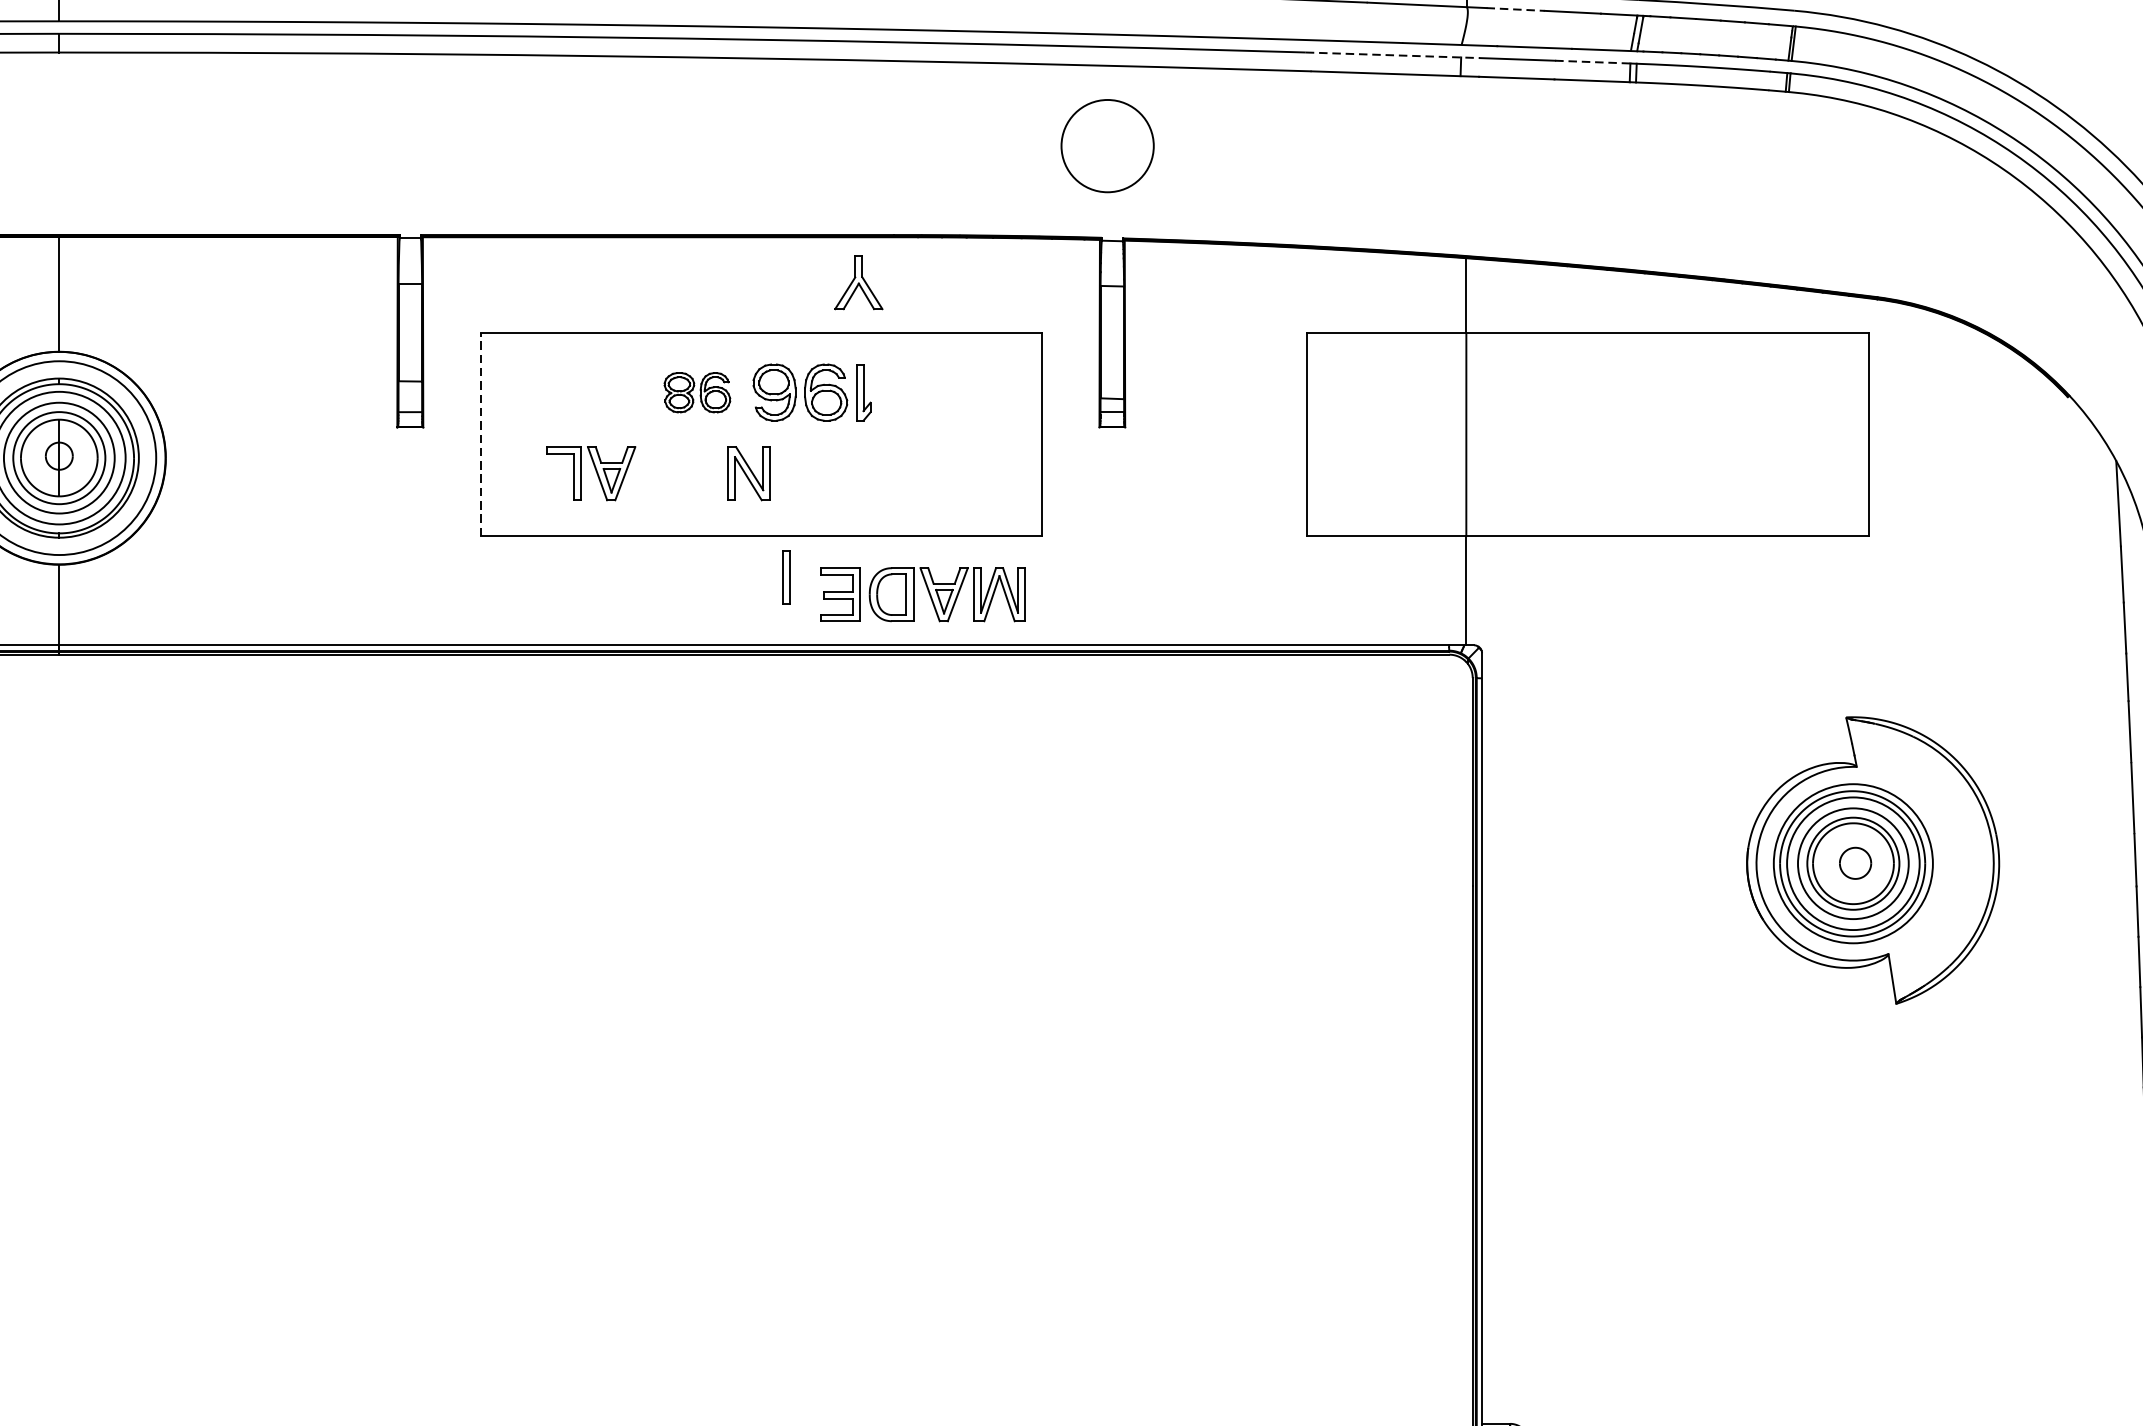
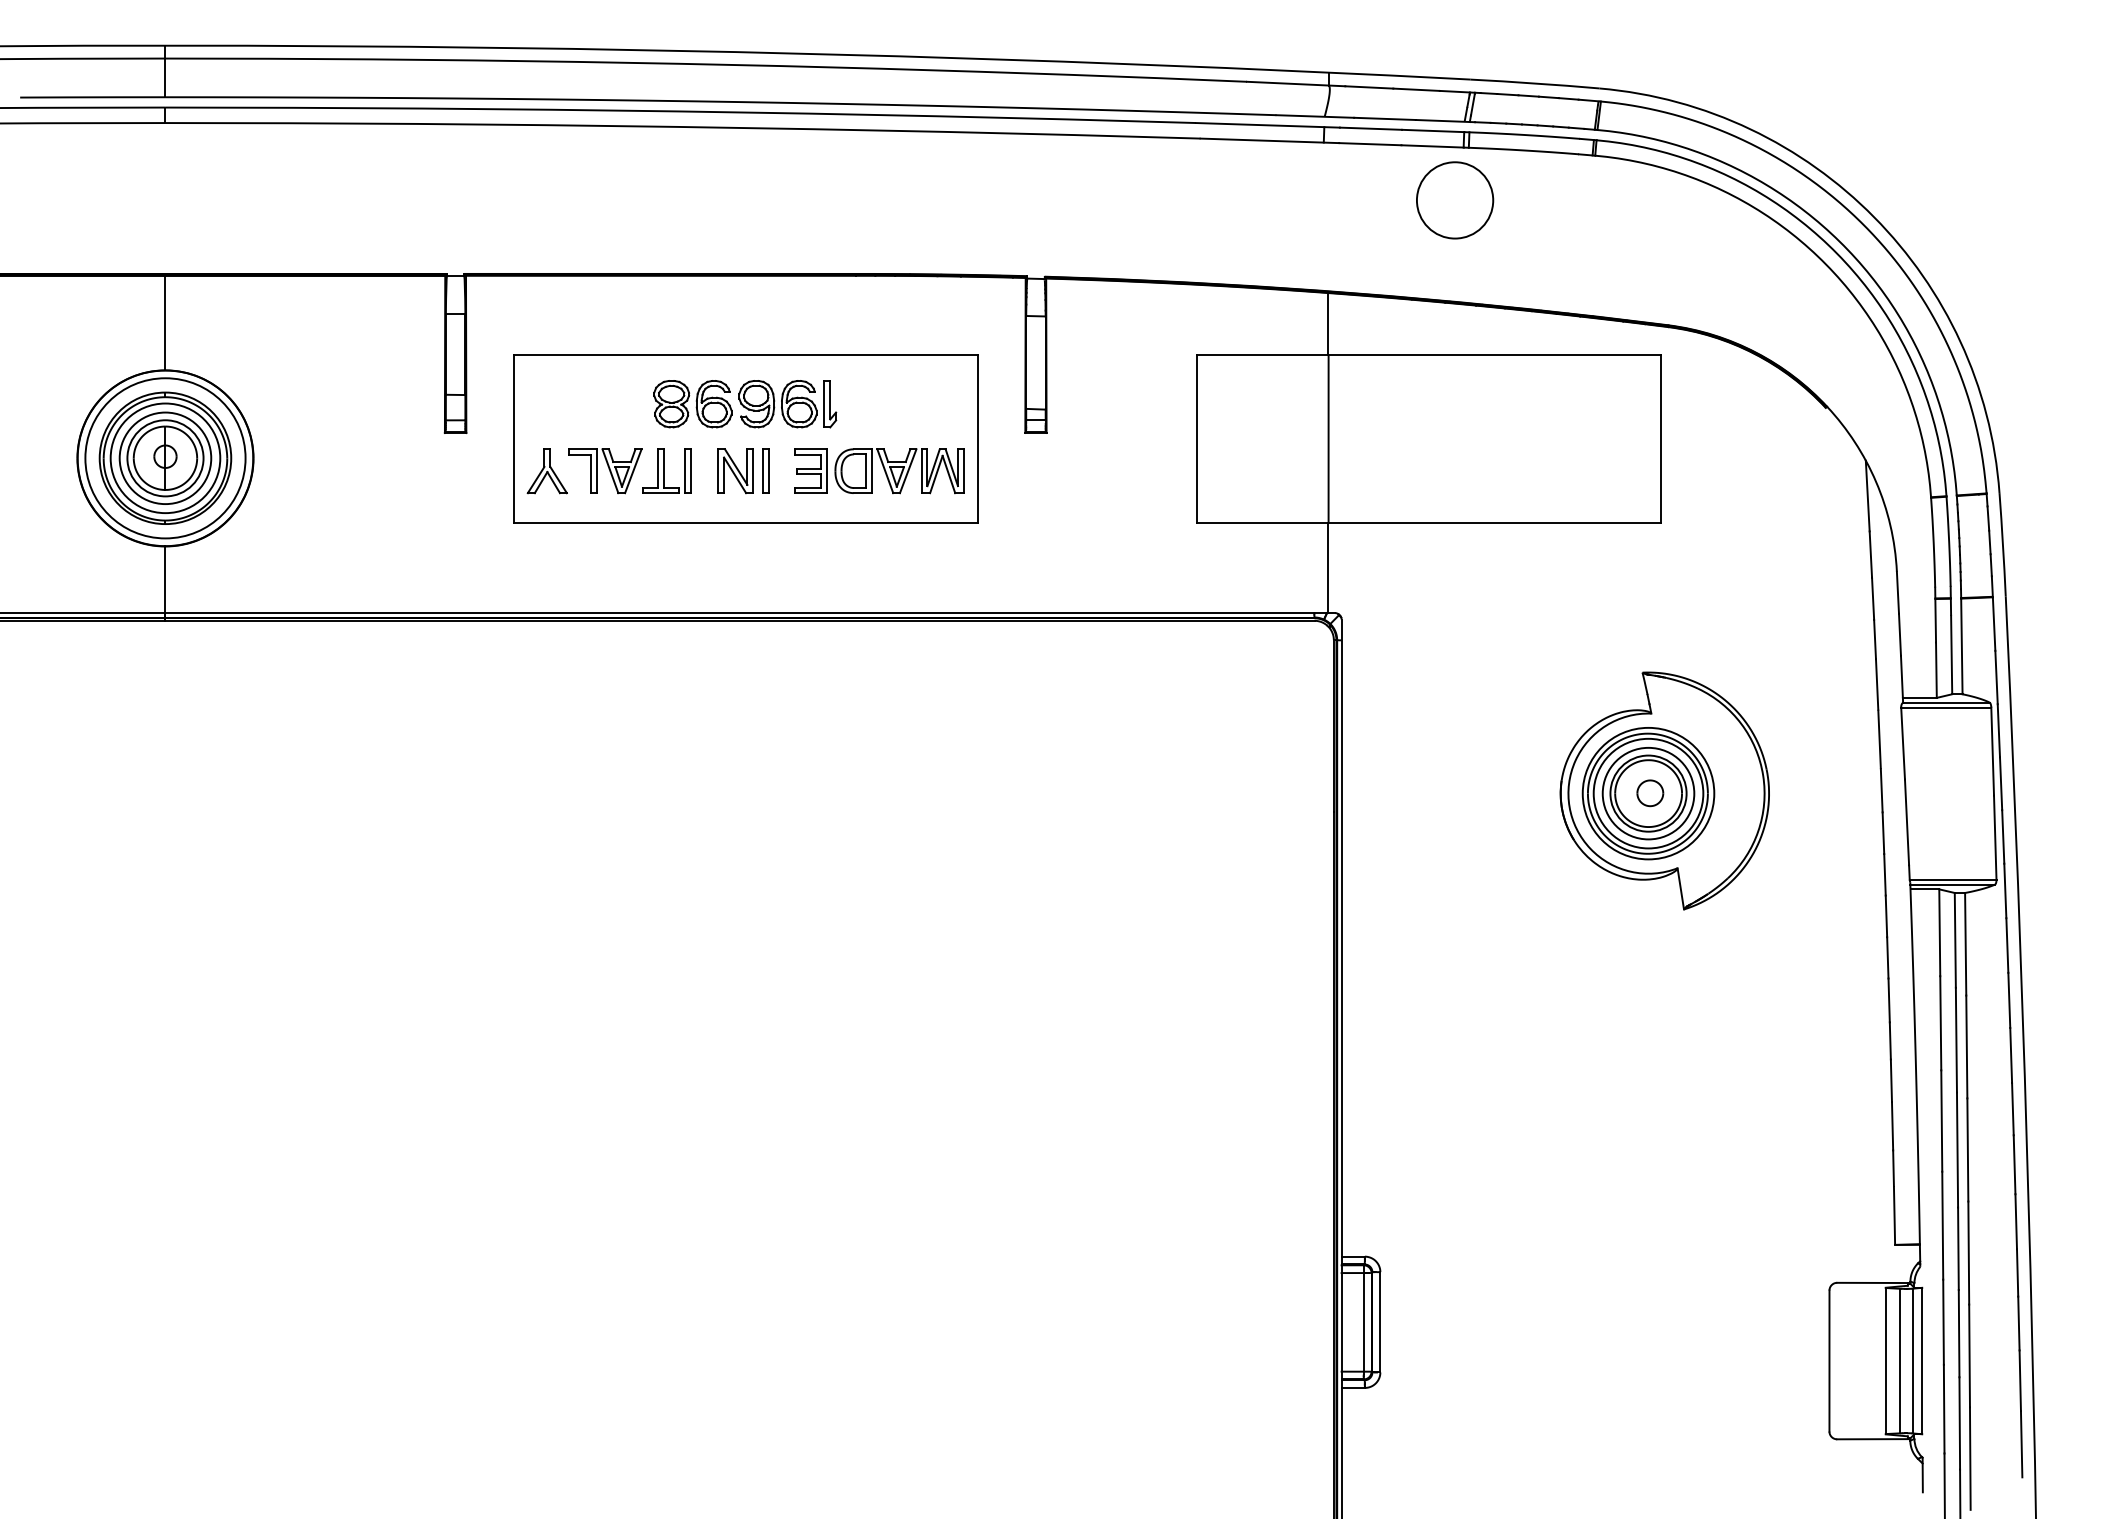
line: (1515, 9) -> (1369, 87), dashed -> solid
line: (1393, 55) -> (1268, 125), dashed -> solid
line: (1593, 61) -> (1433, 130), dashed -> solid
circle: (1108, 146) -> (1455, 200), moved
part: (857, 282) -> (546, 471), moved
part: (696, 393) -> (692, 404), size x1.43
line: (480, 435) -> (513, 439), dashed -> solid
part: (665, 472) -> (666, 470), added
part: (785, 576) -> (765, 470), moved
part: (923, 595) -> (879, 471), moved

